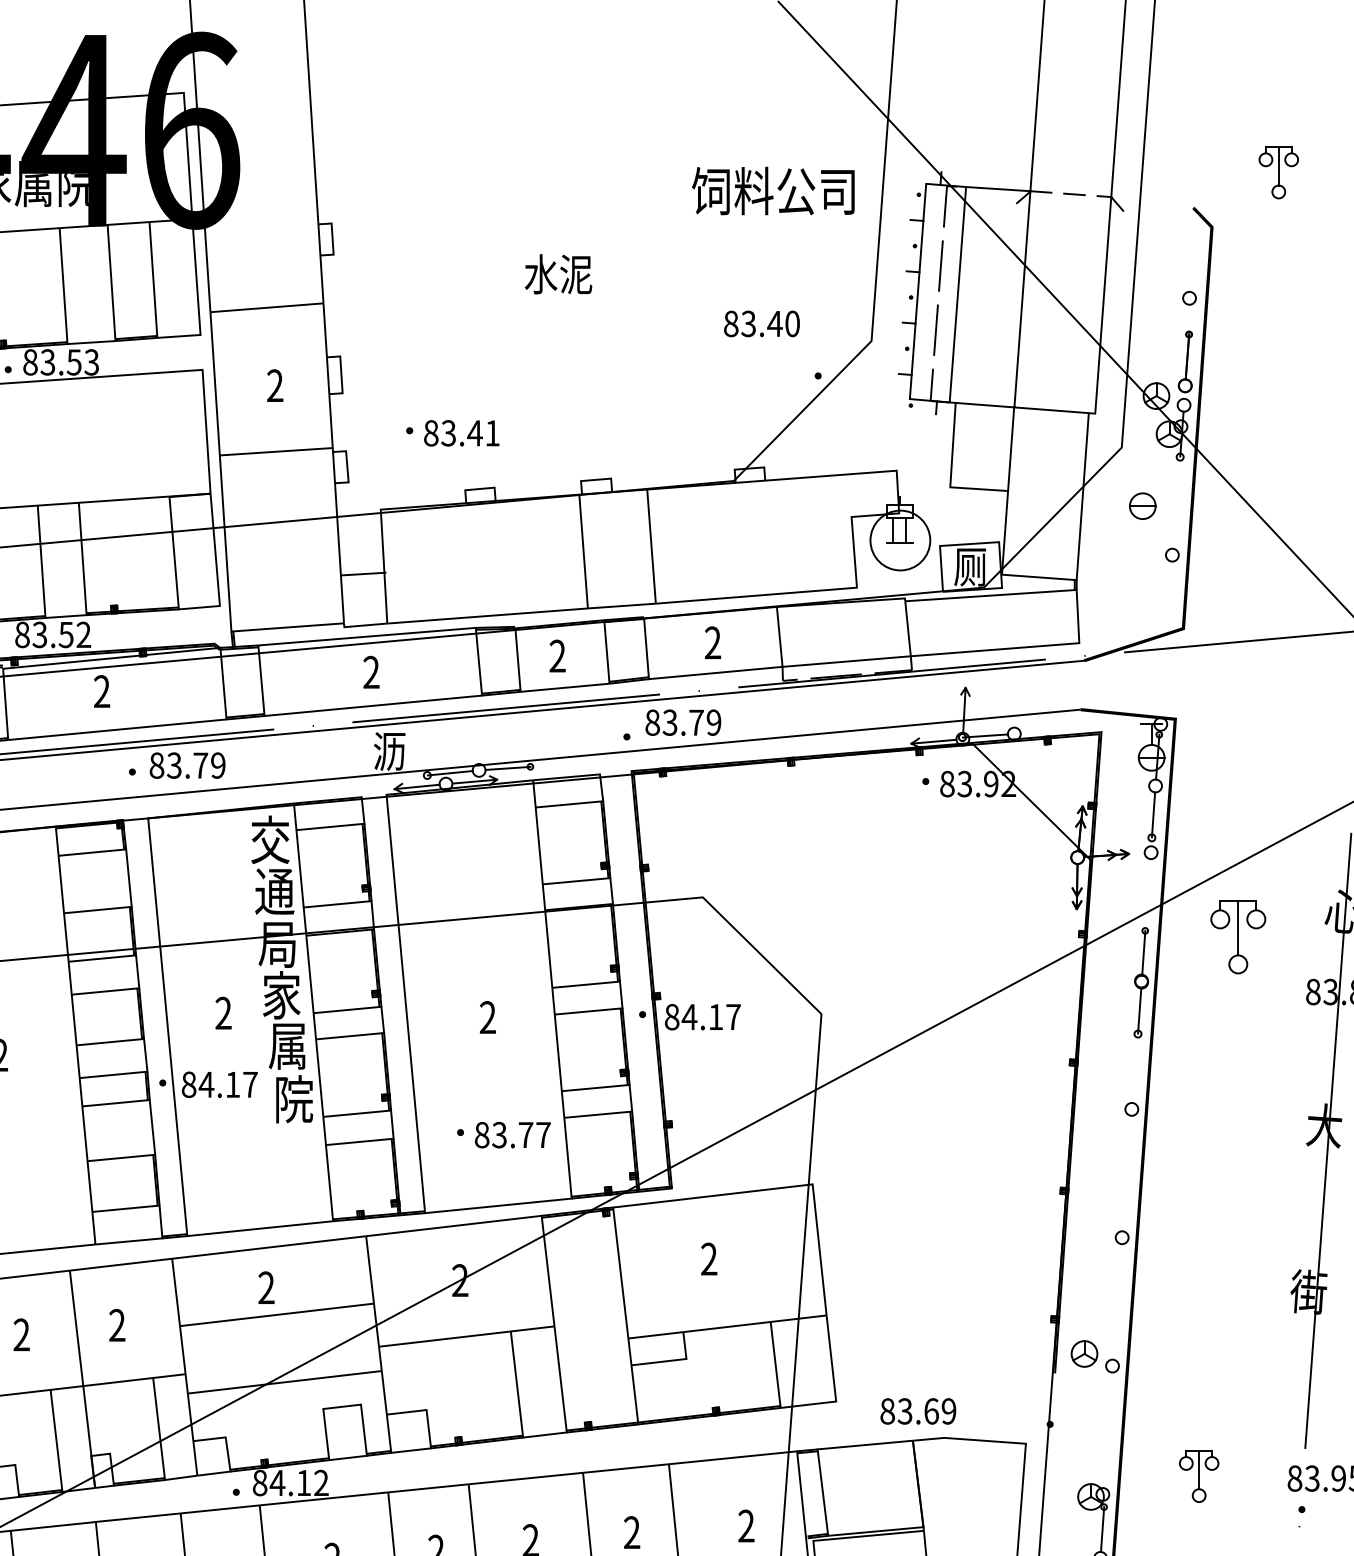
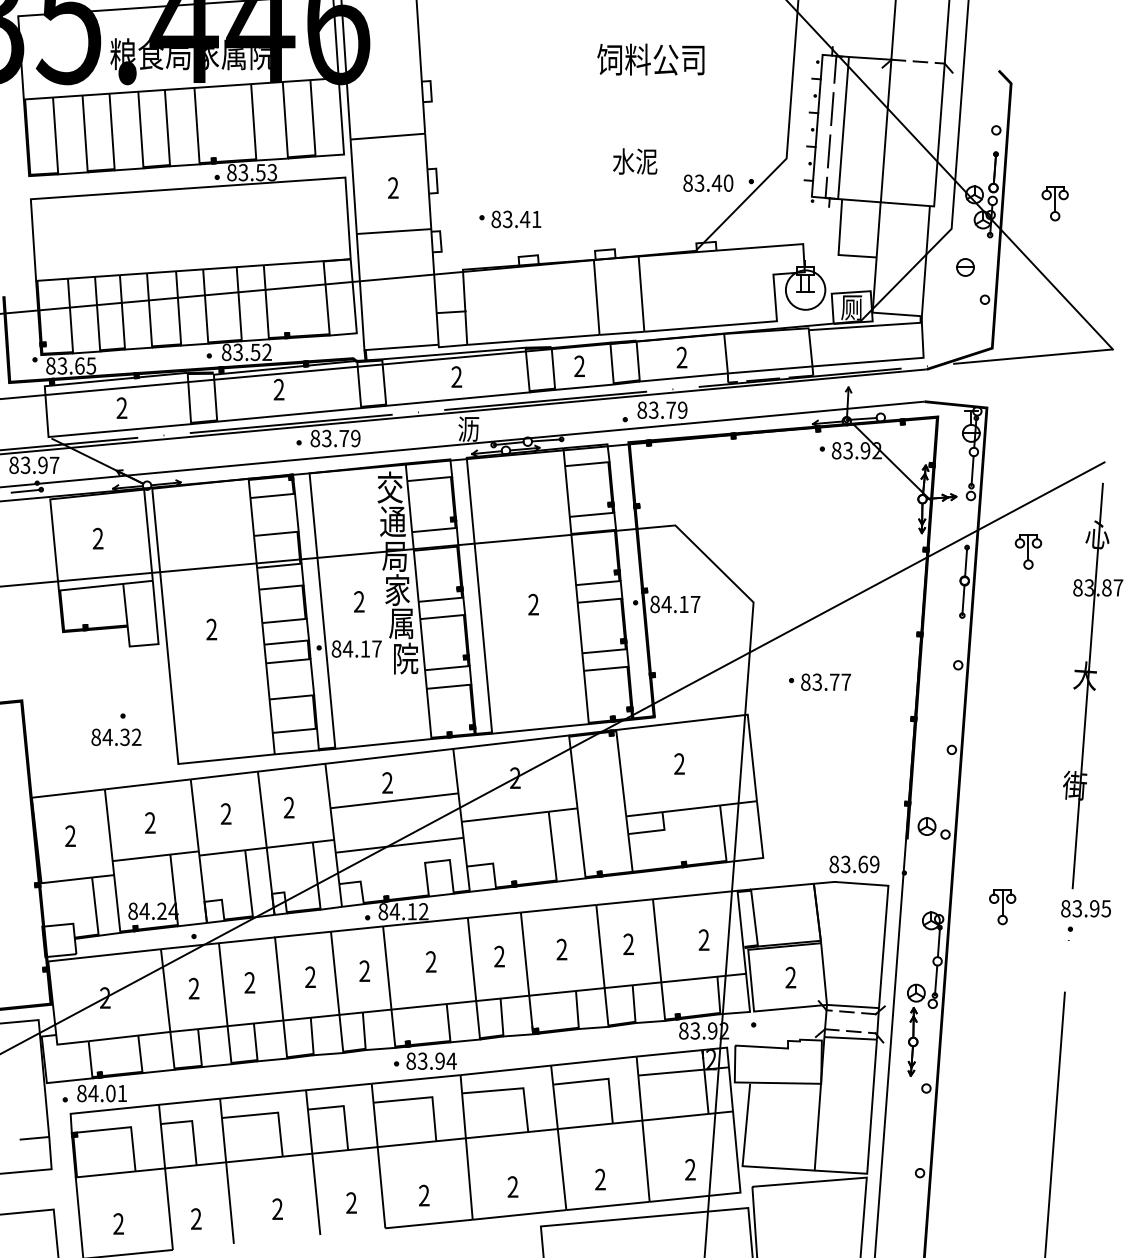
part: (1277, 172) -> (1054, 203), moved
text: (772, 190) -> (650, 59), moved
text: (559, 274) -> (635, 161), moved
text: (762, 322) -> (708, 182), moved
part: (1238, 936) -> (1028, 551), size x0.71
part: (504, 1133) -> (820, 681), moved
text: (918, 1411) -> (854, 864), moved

